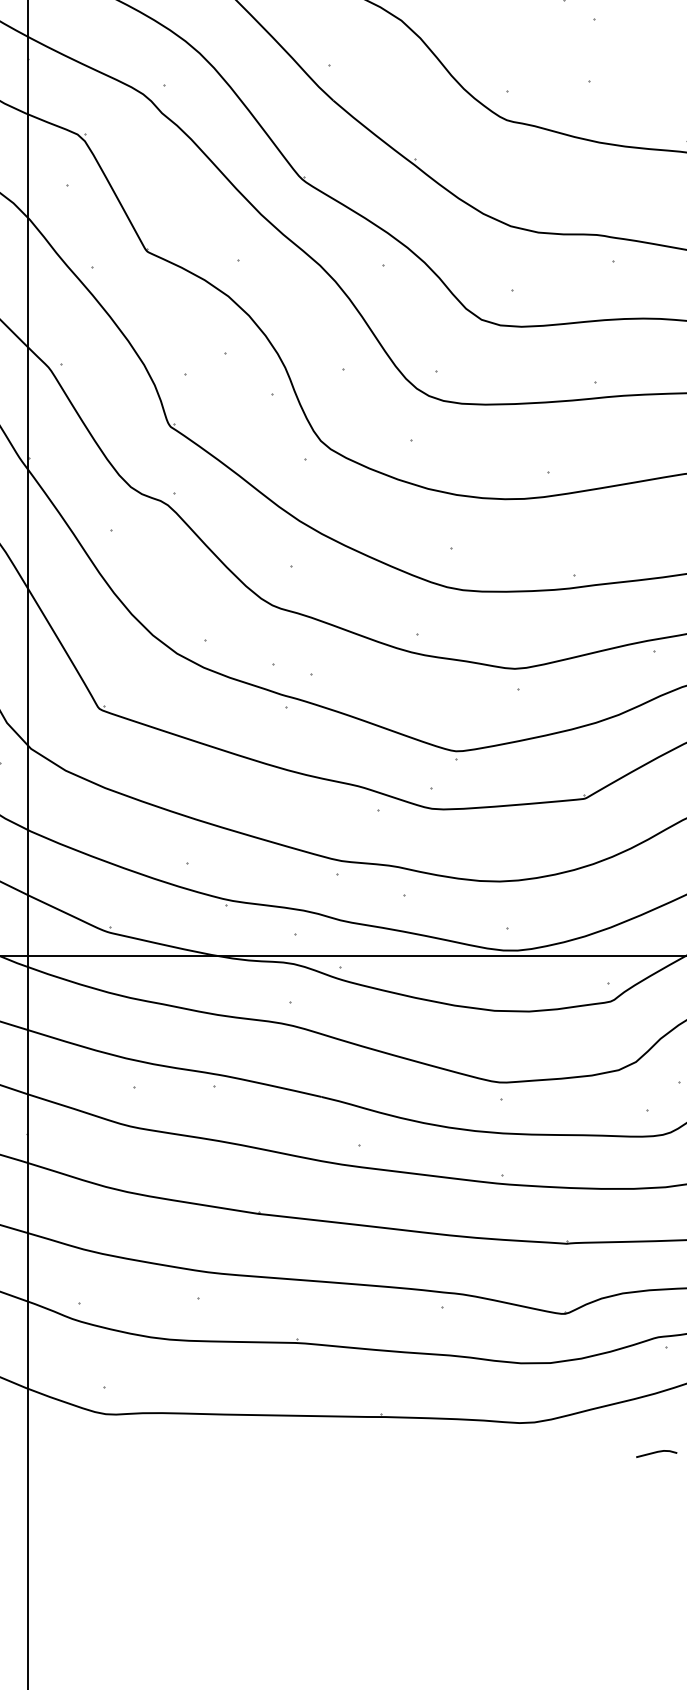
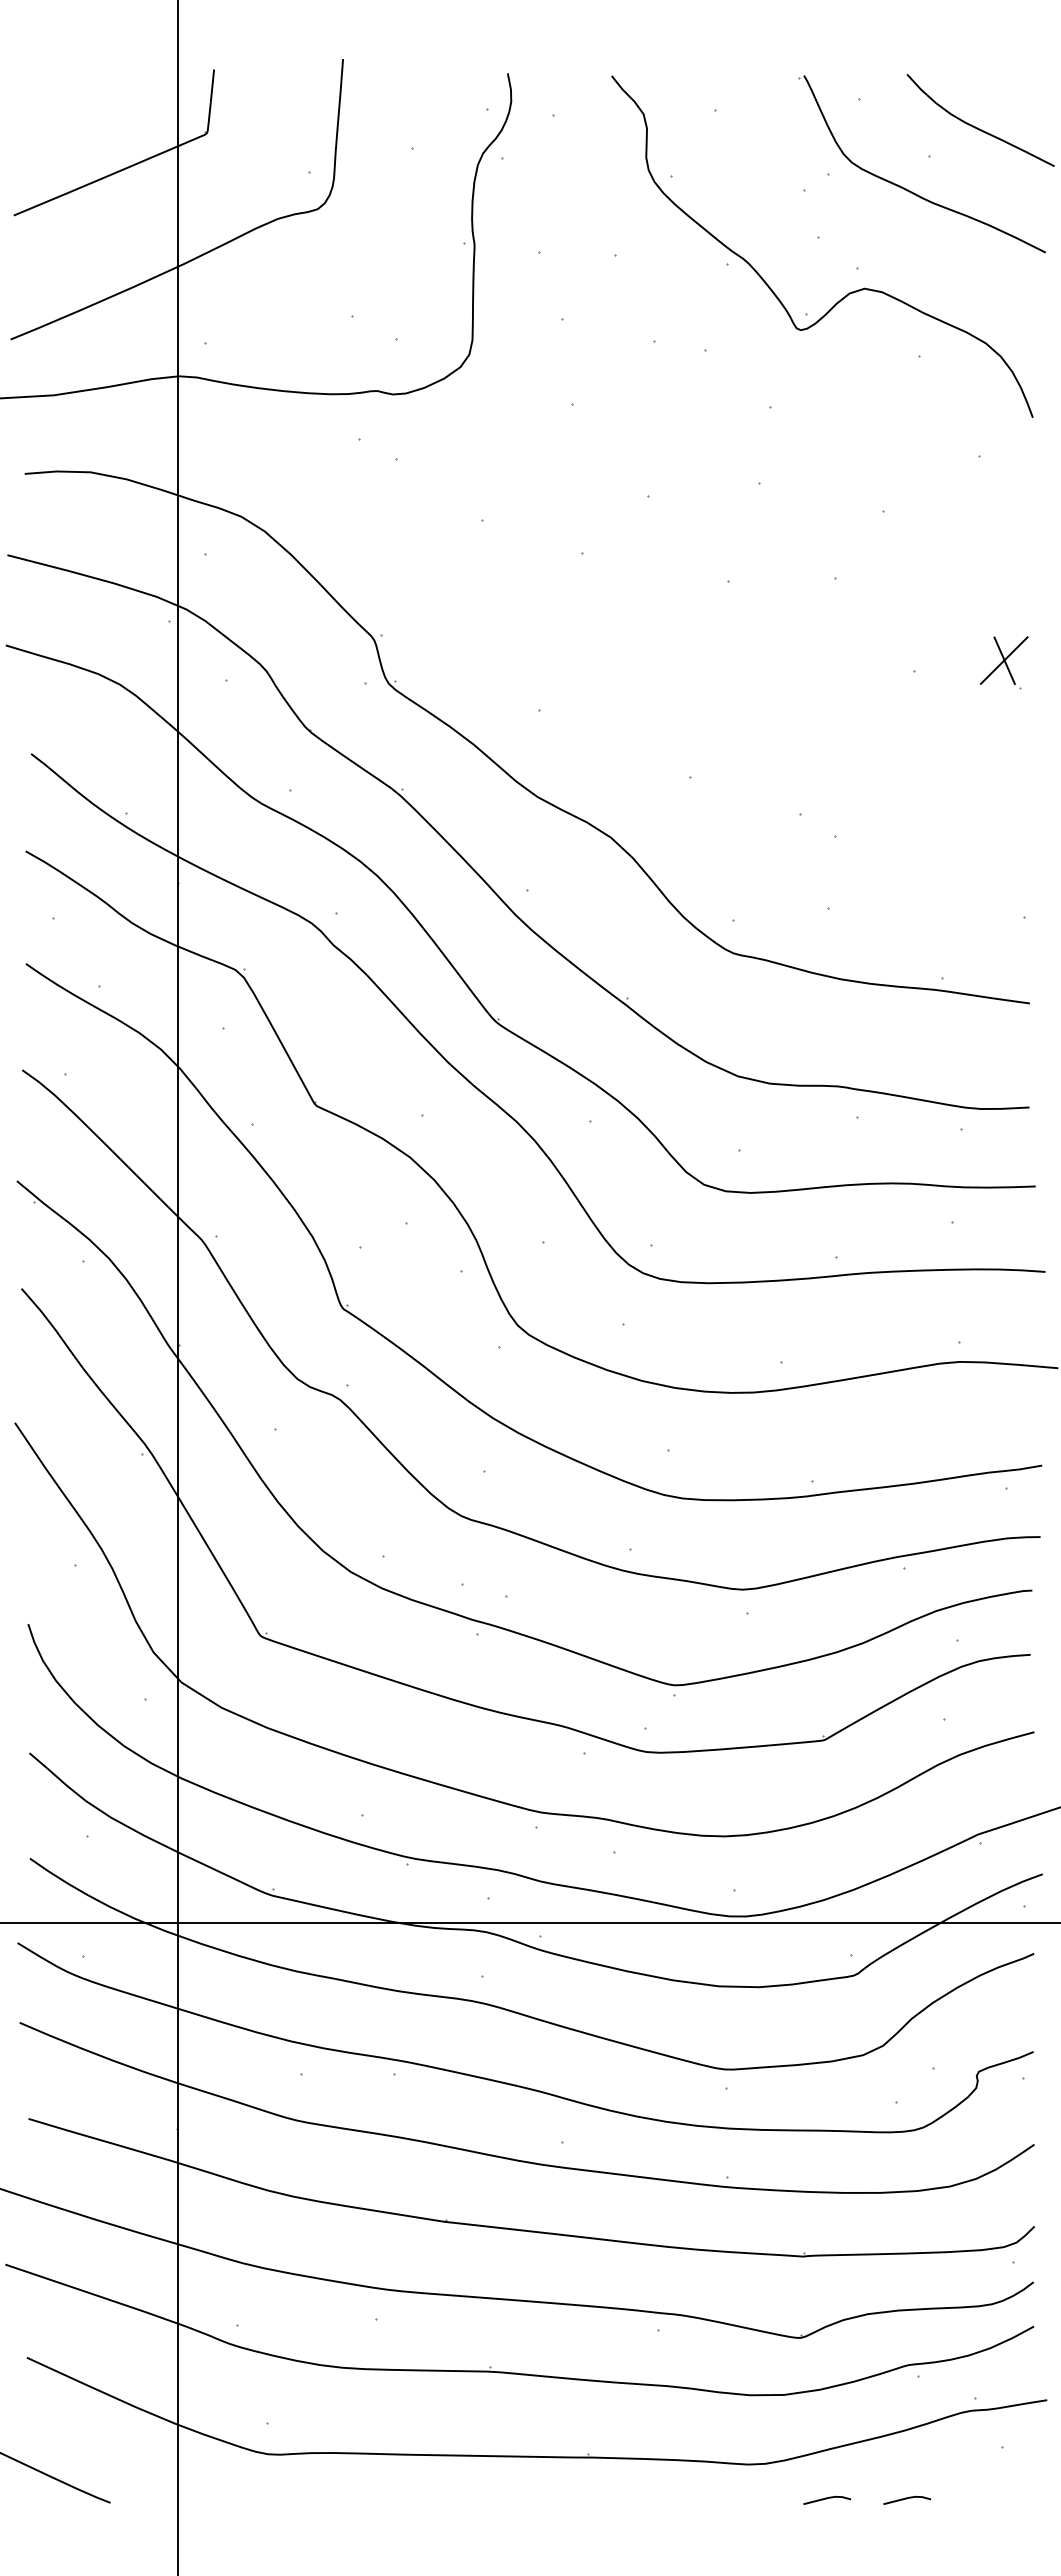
line: (587, 1453) -> (827, 2499), added

